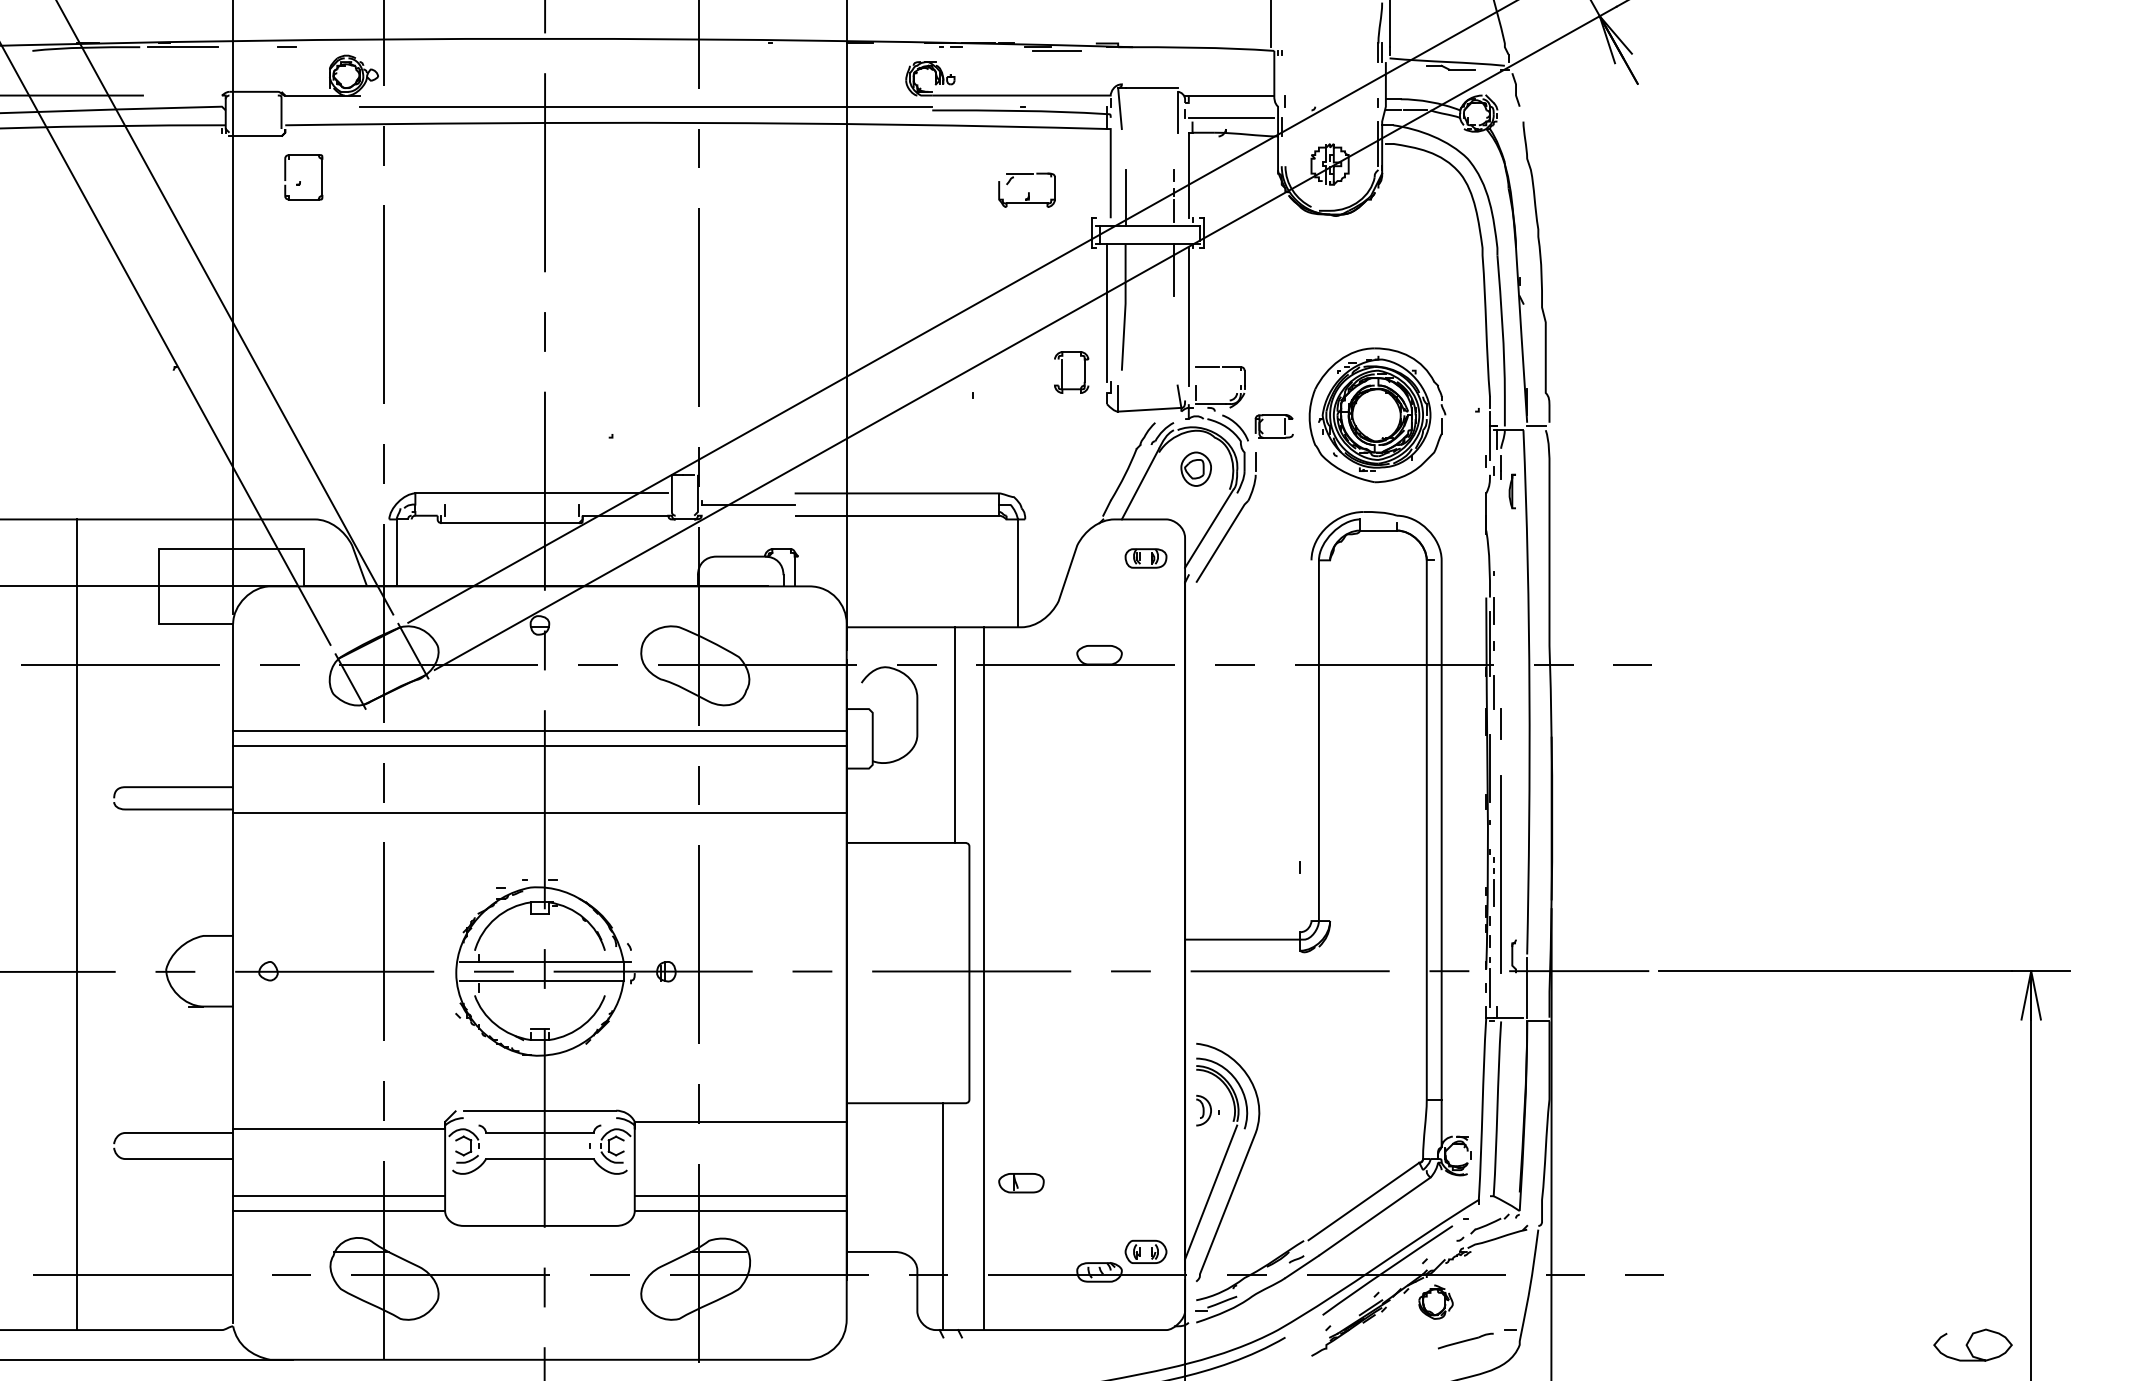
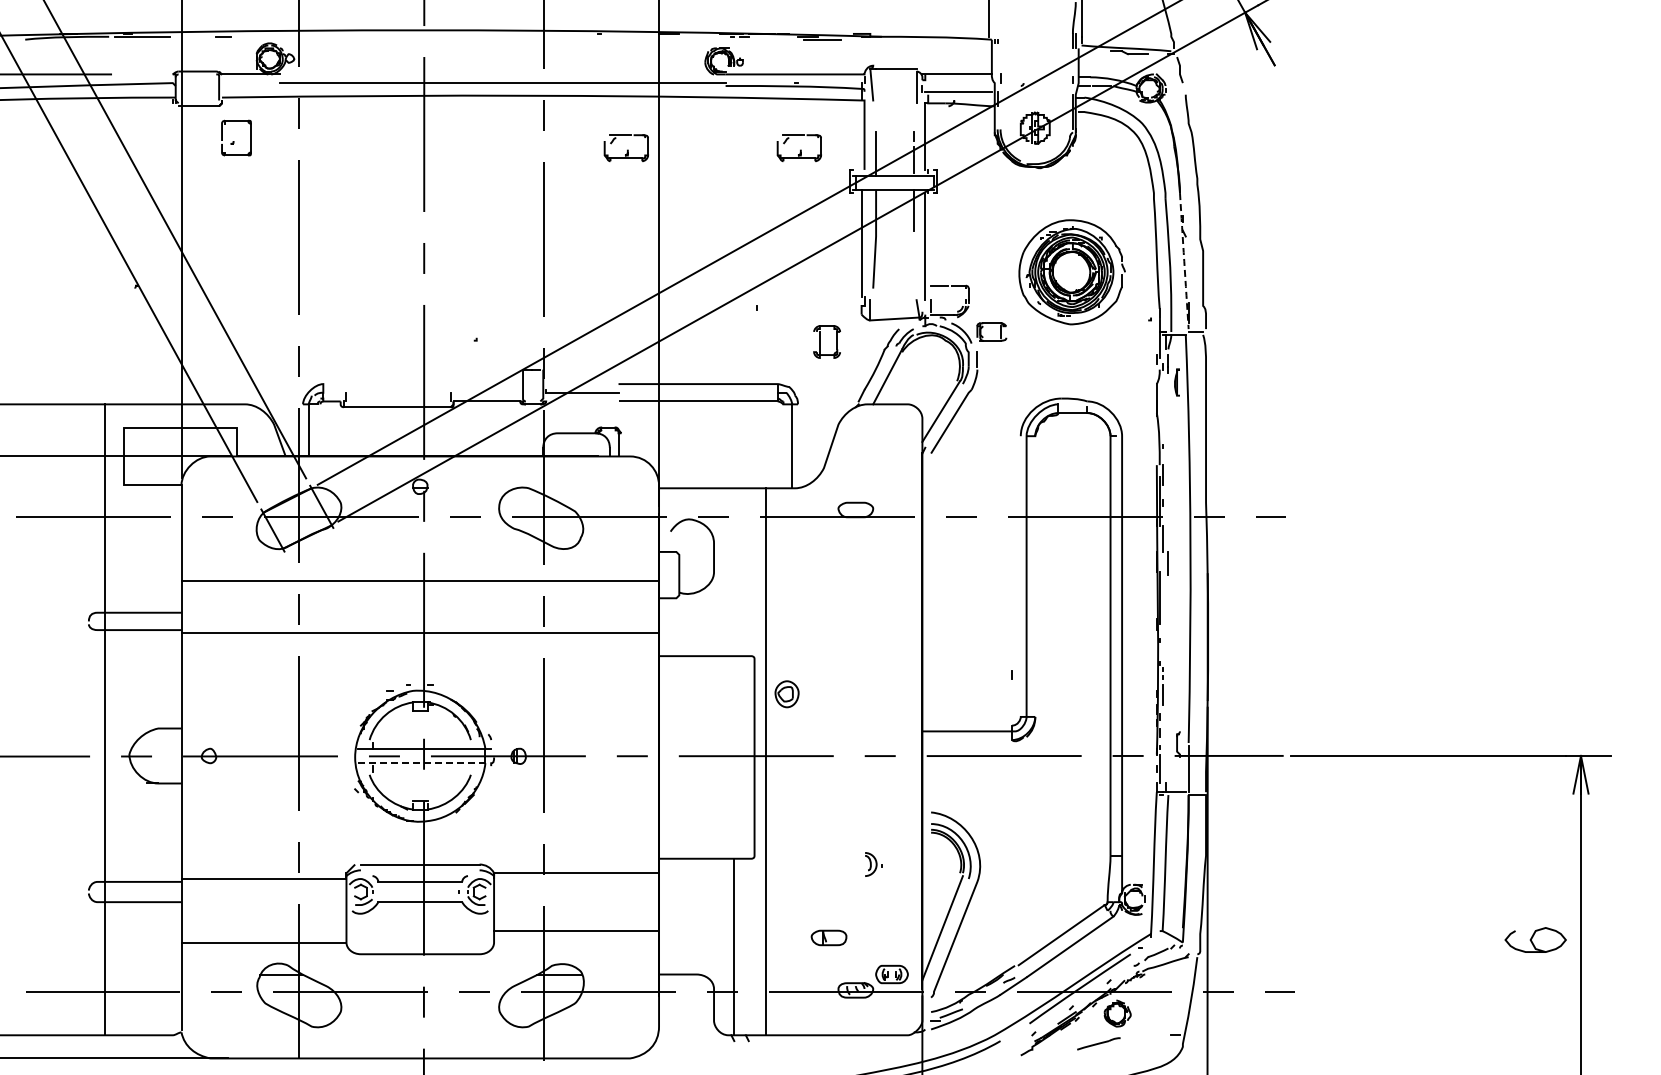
part: (803, 189) -> (625, 147), added
arc: (1521, 335) -> (1184, 261), solid -> dashed
part: (1070, 371) -> (826, 341), moved
part: (1376, 415) -> (1071, 272), moved
part: (1195, 469) -> (786, 694), moved
line: (541, 493) -> (421, 384), removed
part: (1145, 558) -> (891, 434), removed
line: (540, 731) -> (420, 569), removed
line: (953, 735) -> (742, 572), removed
line: (1501, 874) -> (1168, 680), removed
line: (76, 924) -> (104, 719), moved
line: (541, 980) -> (421, 763), solid -> dashed
part: (1207, 1110) -> (873, 864), moved
part: (1020, 1182) -> (828, 937), moved
line: (338, 1196) -> (263, 931), removed
line: (740, 1210) -> (576, 942), removed
line: (1465, 1340) -> (1098, 1043), moved
curve: (1970, 1341) -> (1533, 937), moved

